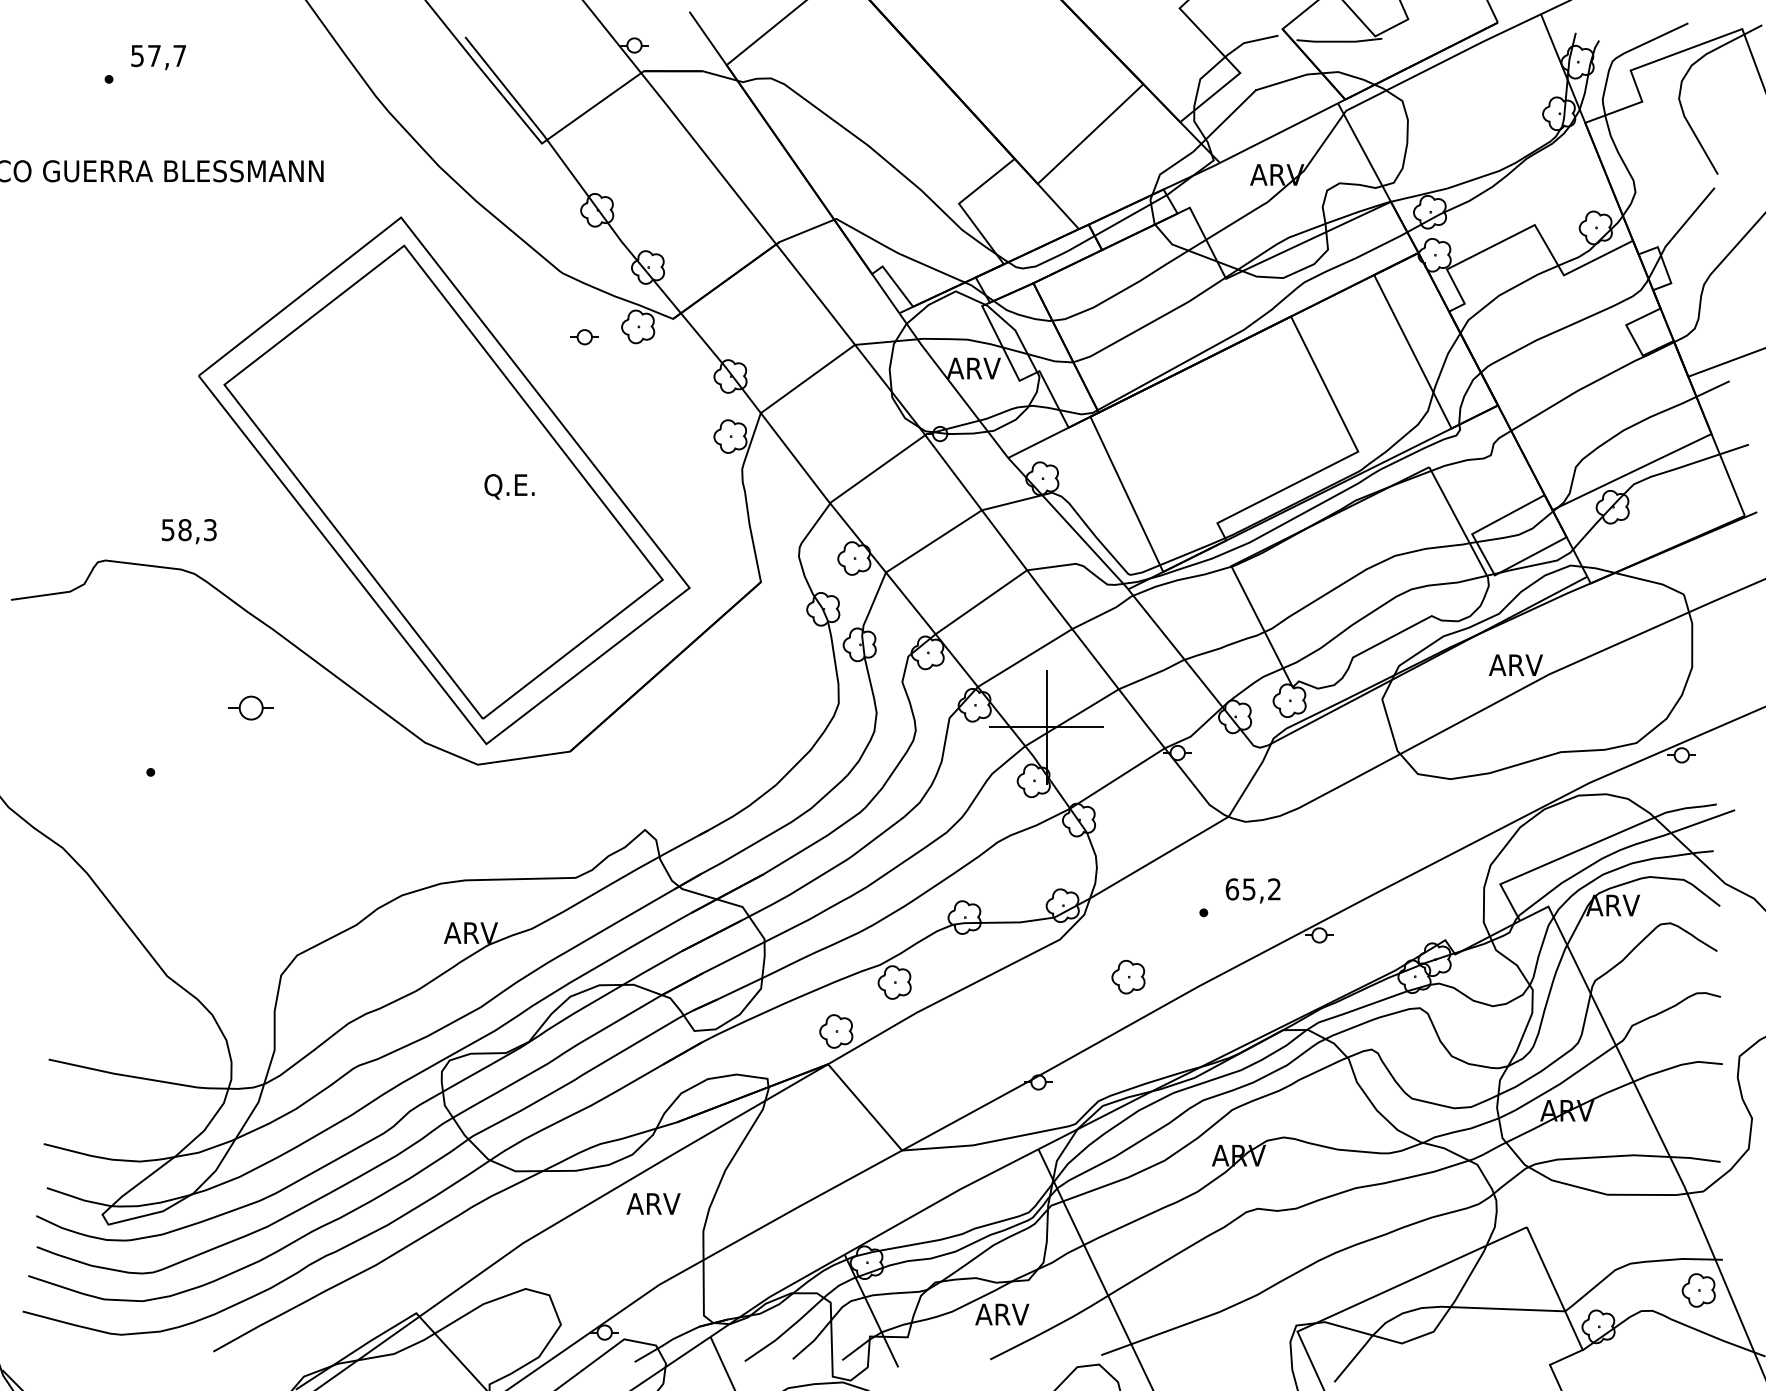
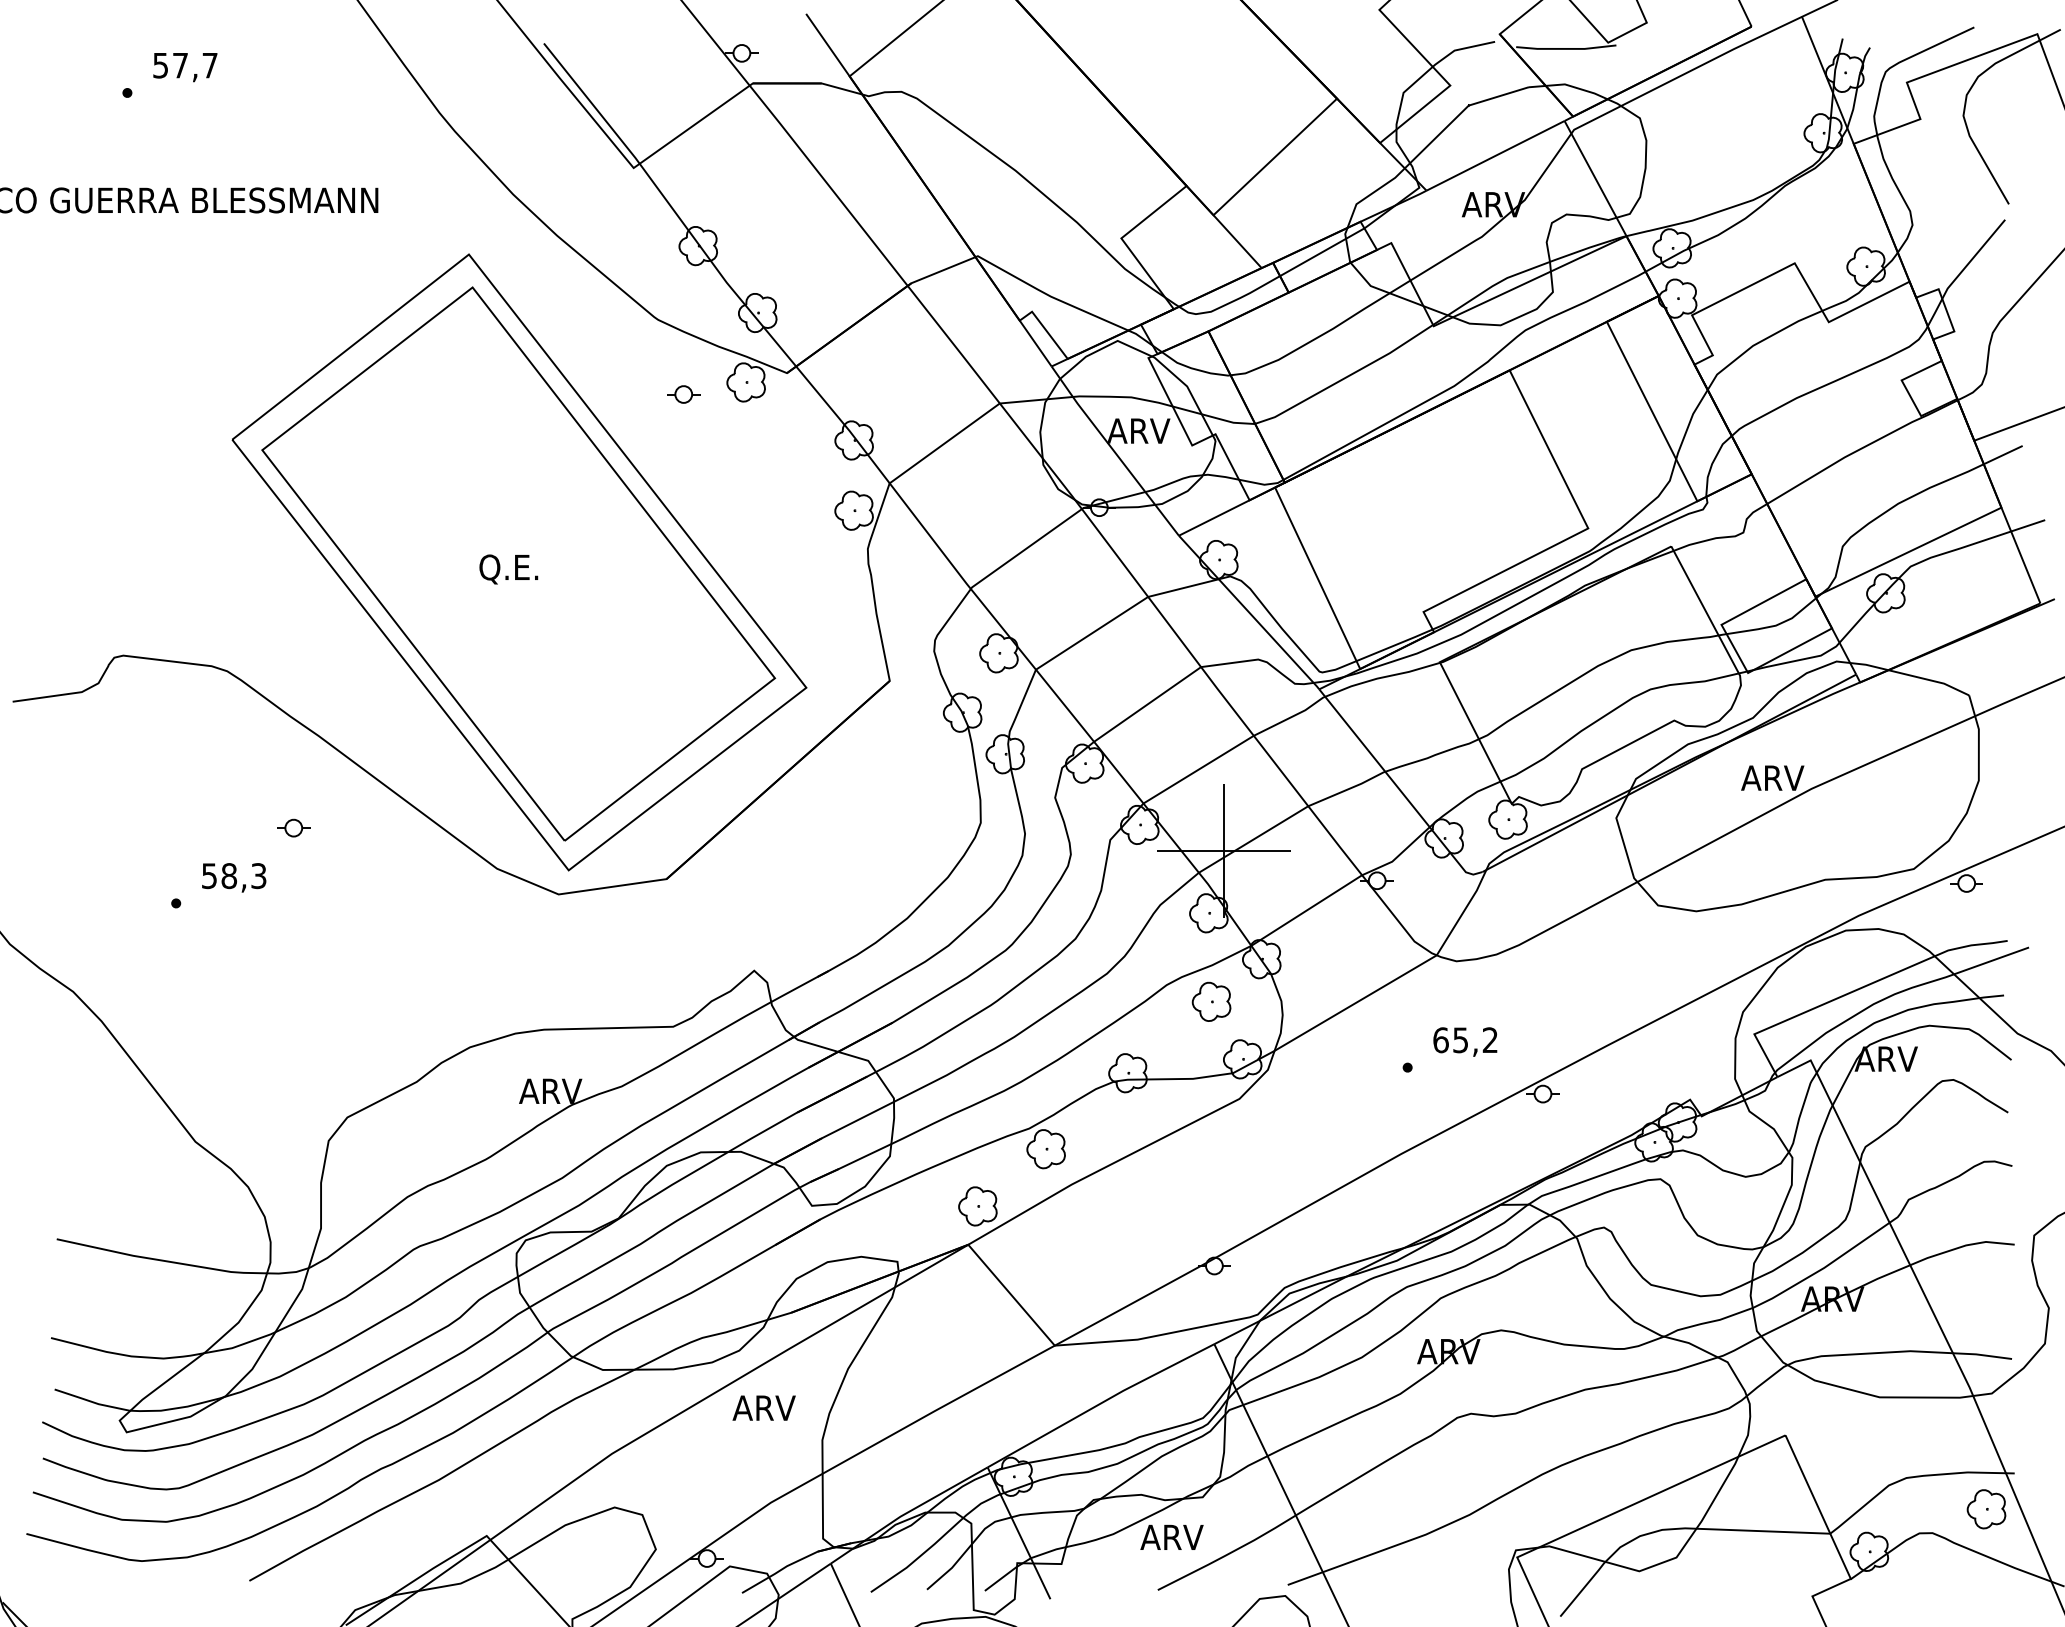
text: (509, 486) -> (508, 569), moved
text: (189, 531) -> (234, 877), moved
part: (251, 707) -> (293, 827), size x0.62
part: (1128, 976) -> (1211, 1001), moved

